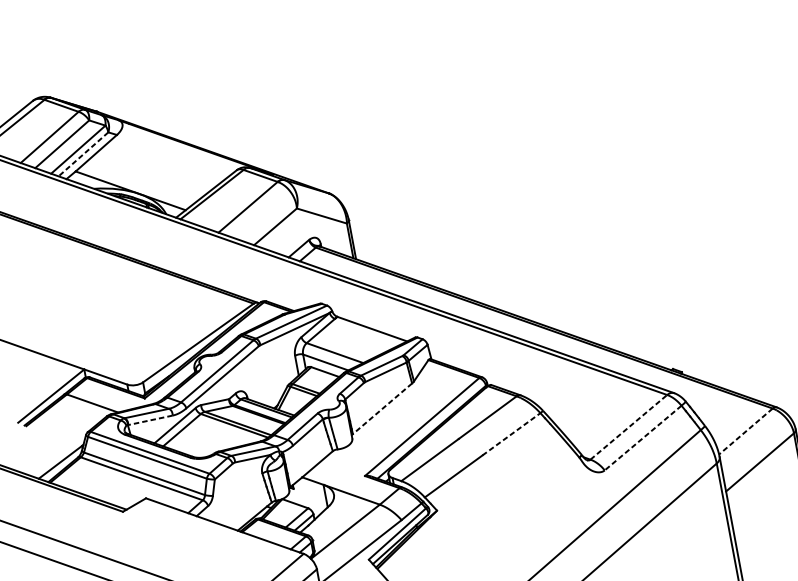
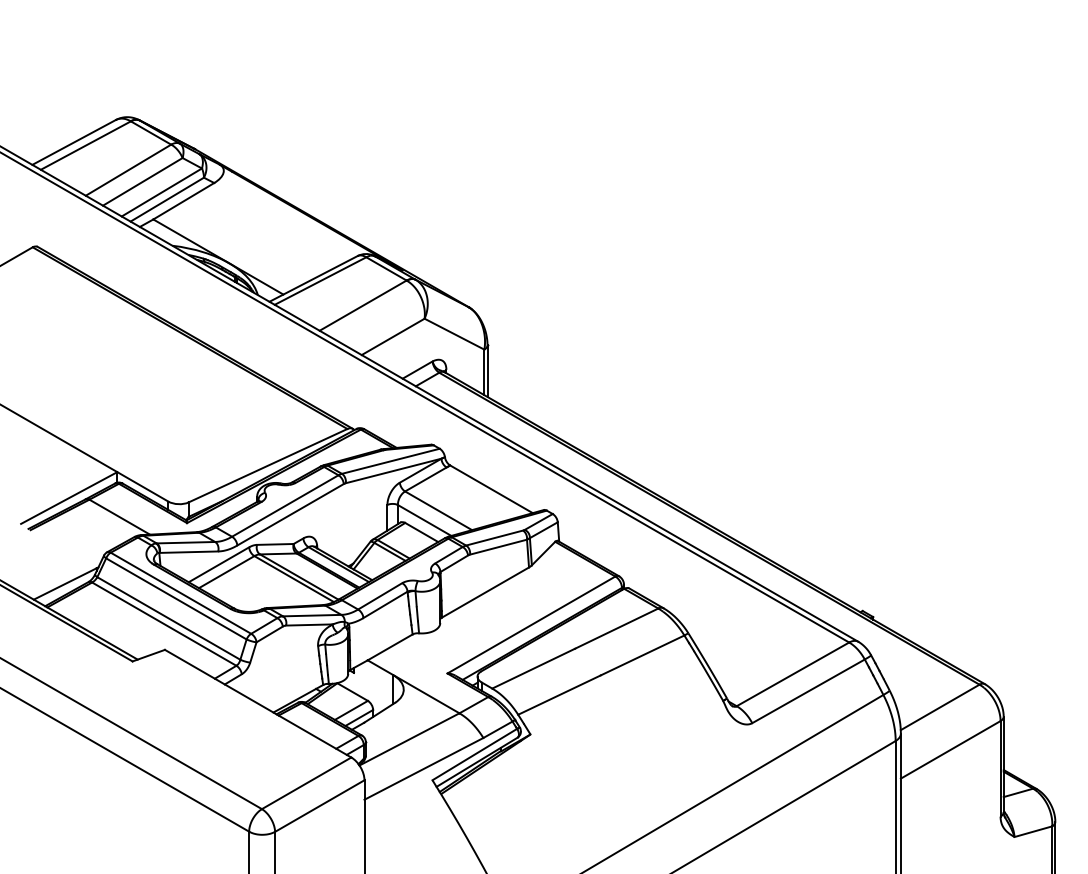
line: (83, 154) -> (167, 199), dashed -> solid
line: (382, 408) -> (485, 592), dashed -> solid
line: (150, 420) -> (188, 552), dashed -> solid
line: (628, 427) -> (792, 674), dashed -> solid
line: (745, 431) -> (939, 707), dashed -> solid
line: (512, 434) -> (643, 655), dashed -> solid
line: (643, 438) -> (808, 691), dashed -> solid

